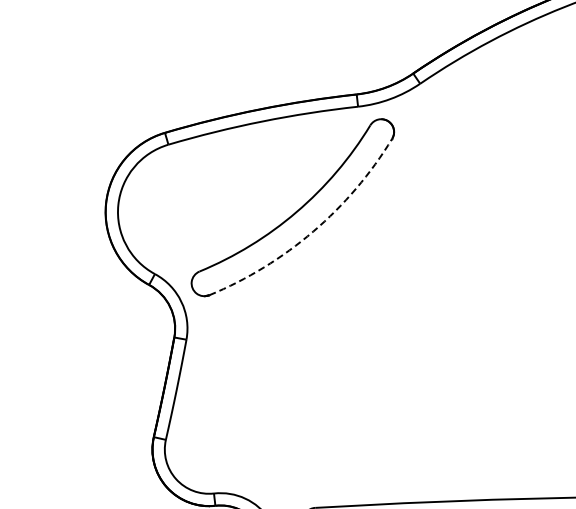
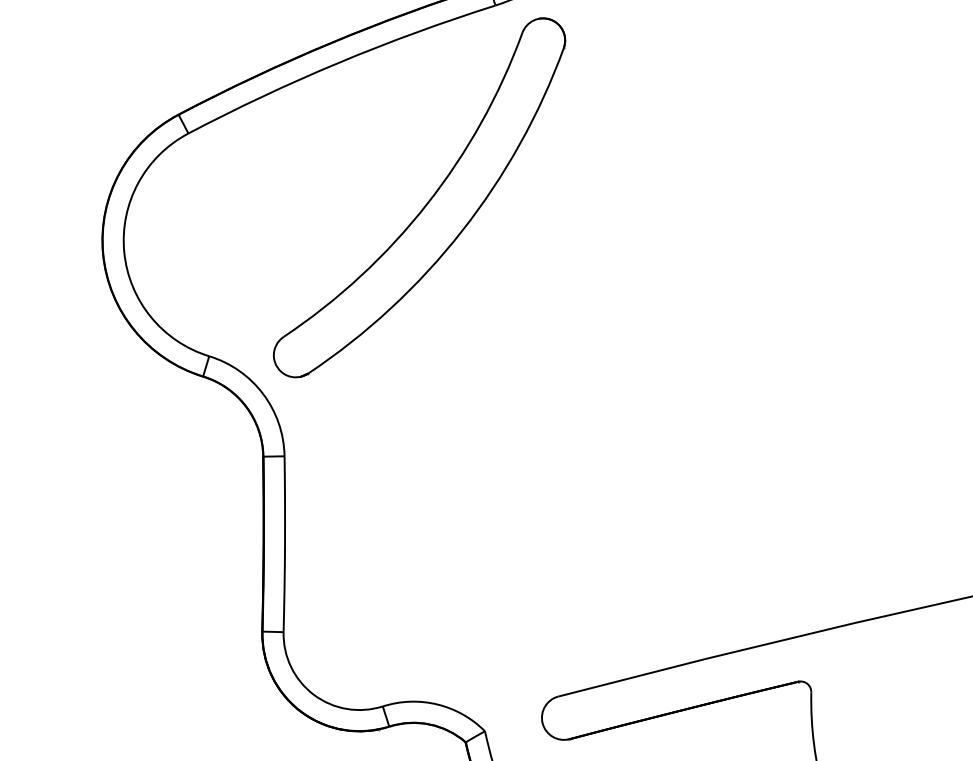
arc: (313, 231) -> (462, 231), dashed -> solid

